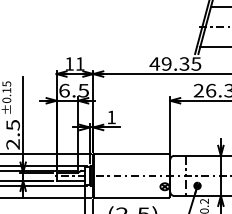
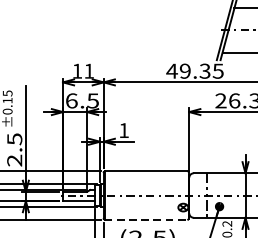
line: (131, 197) -> (146, 219), solid -> dashed

